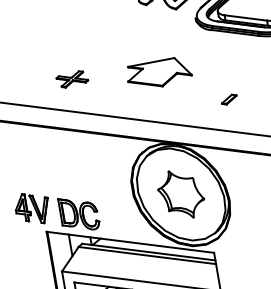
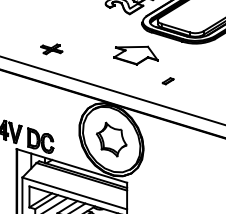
part: (158, 73) -> (135, 55), moved
part: (228, 100) -> (167, 81), moved

